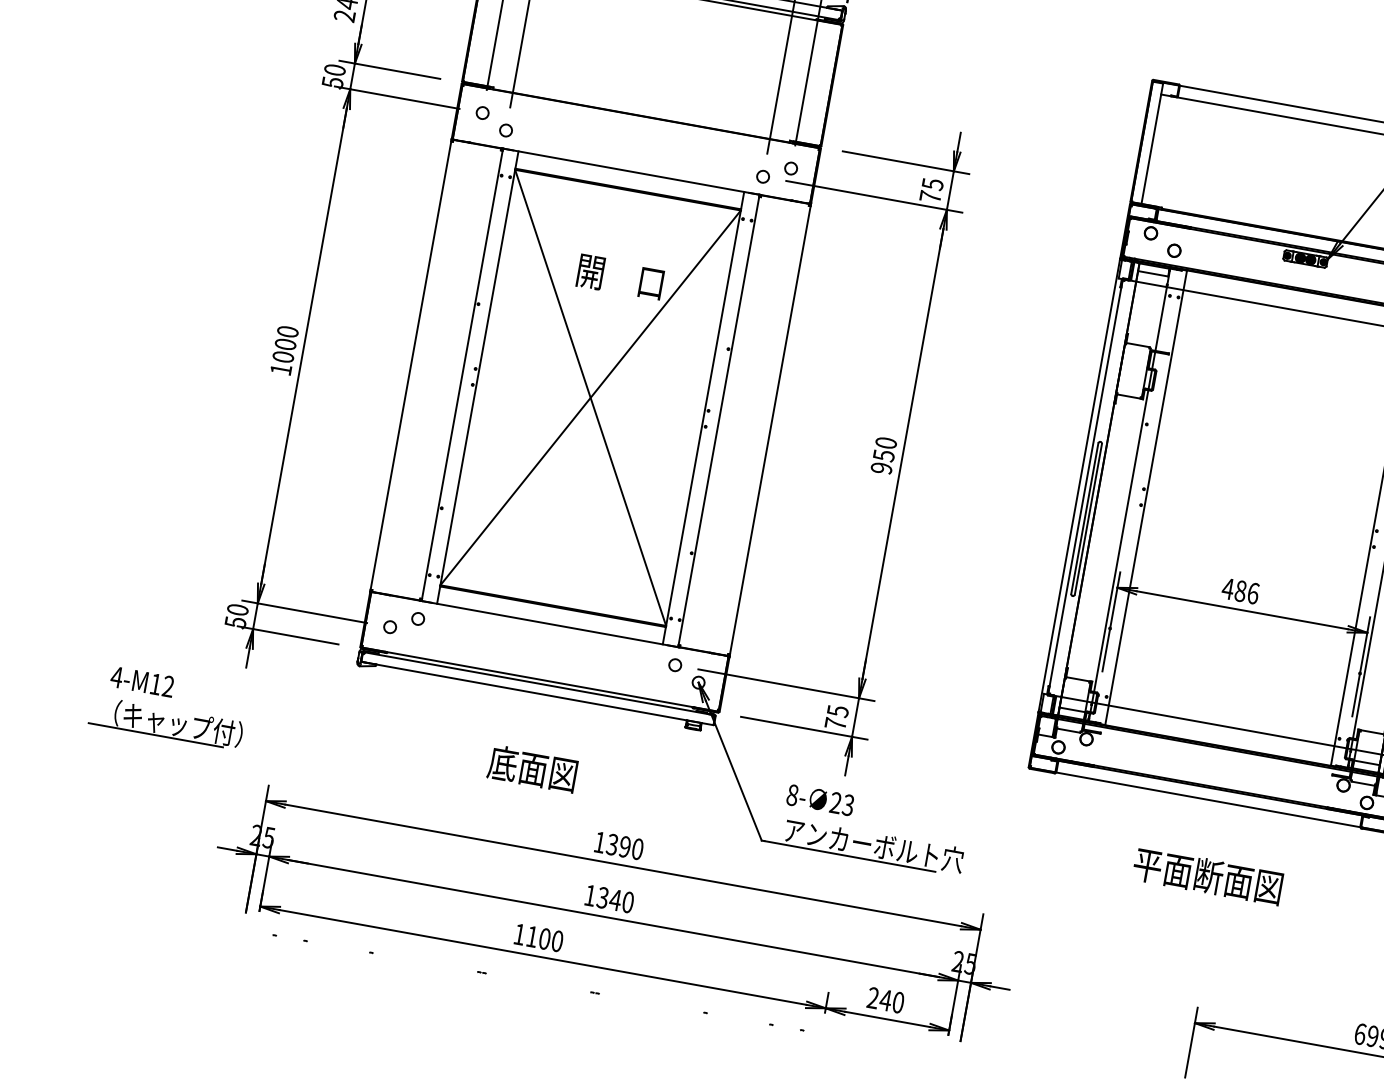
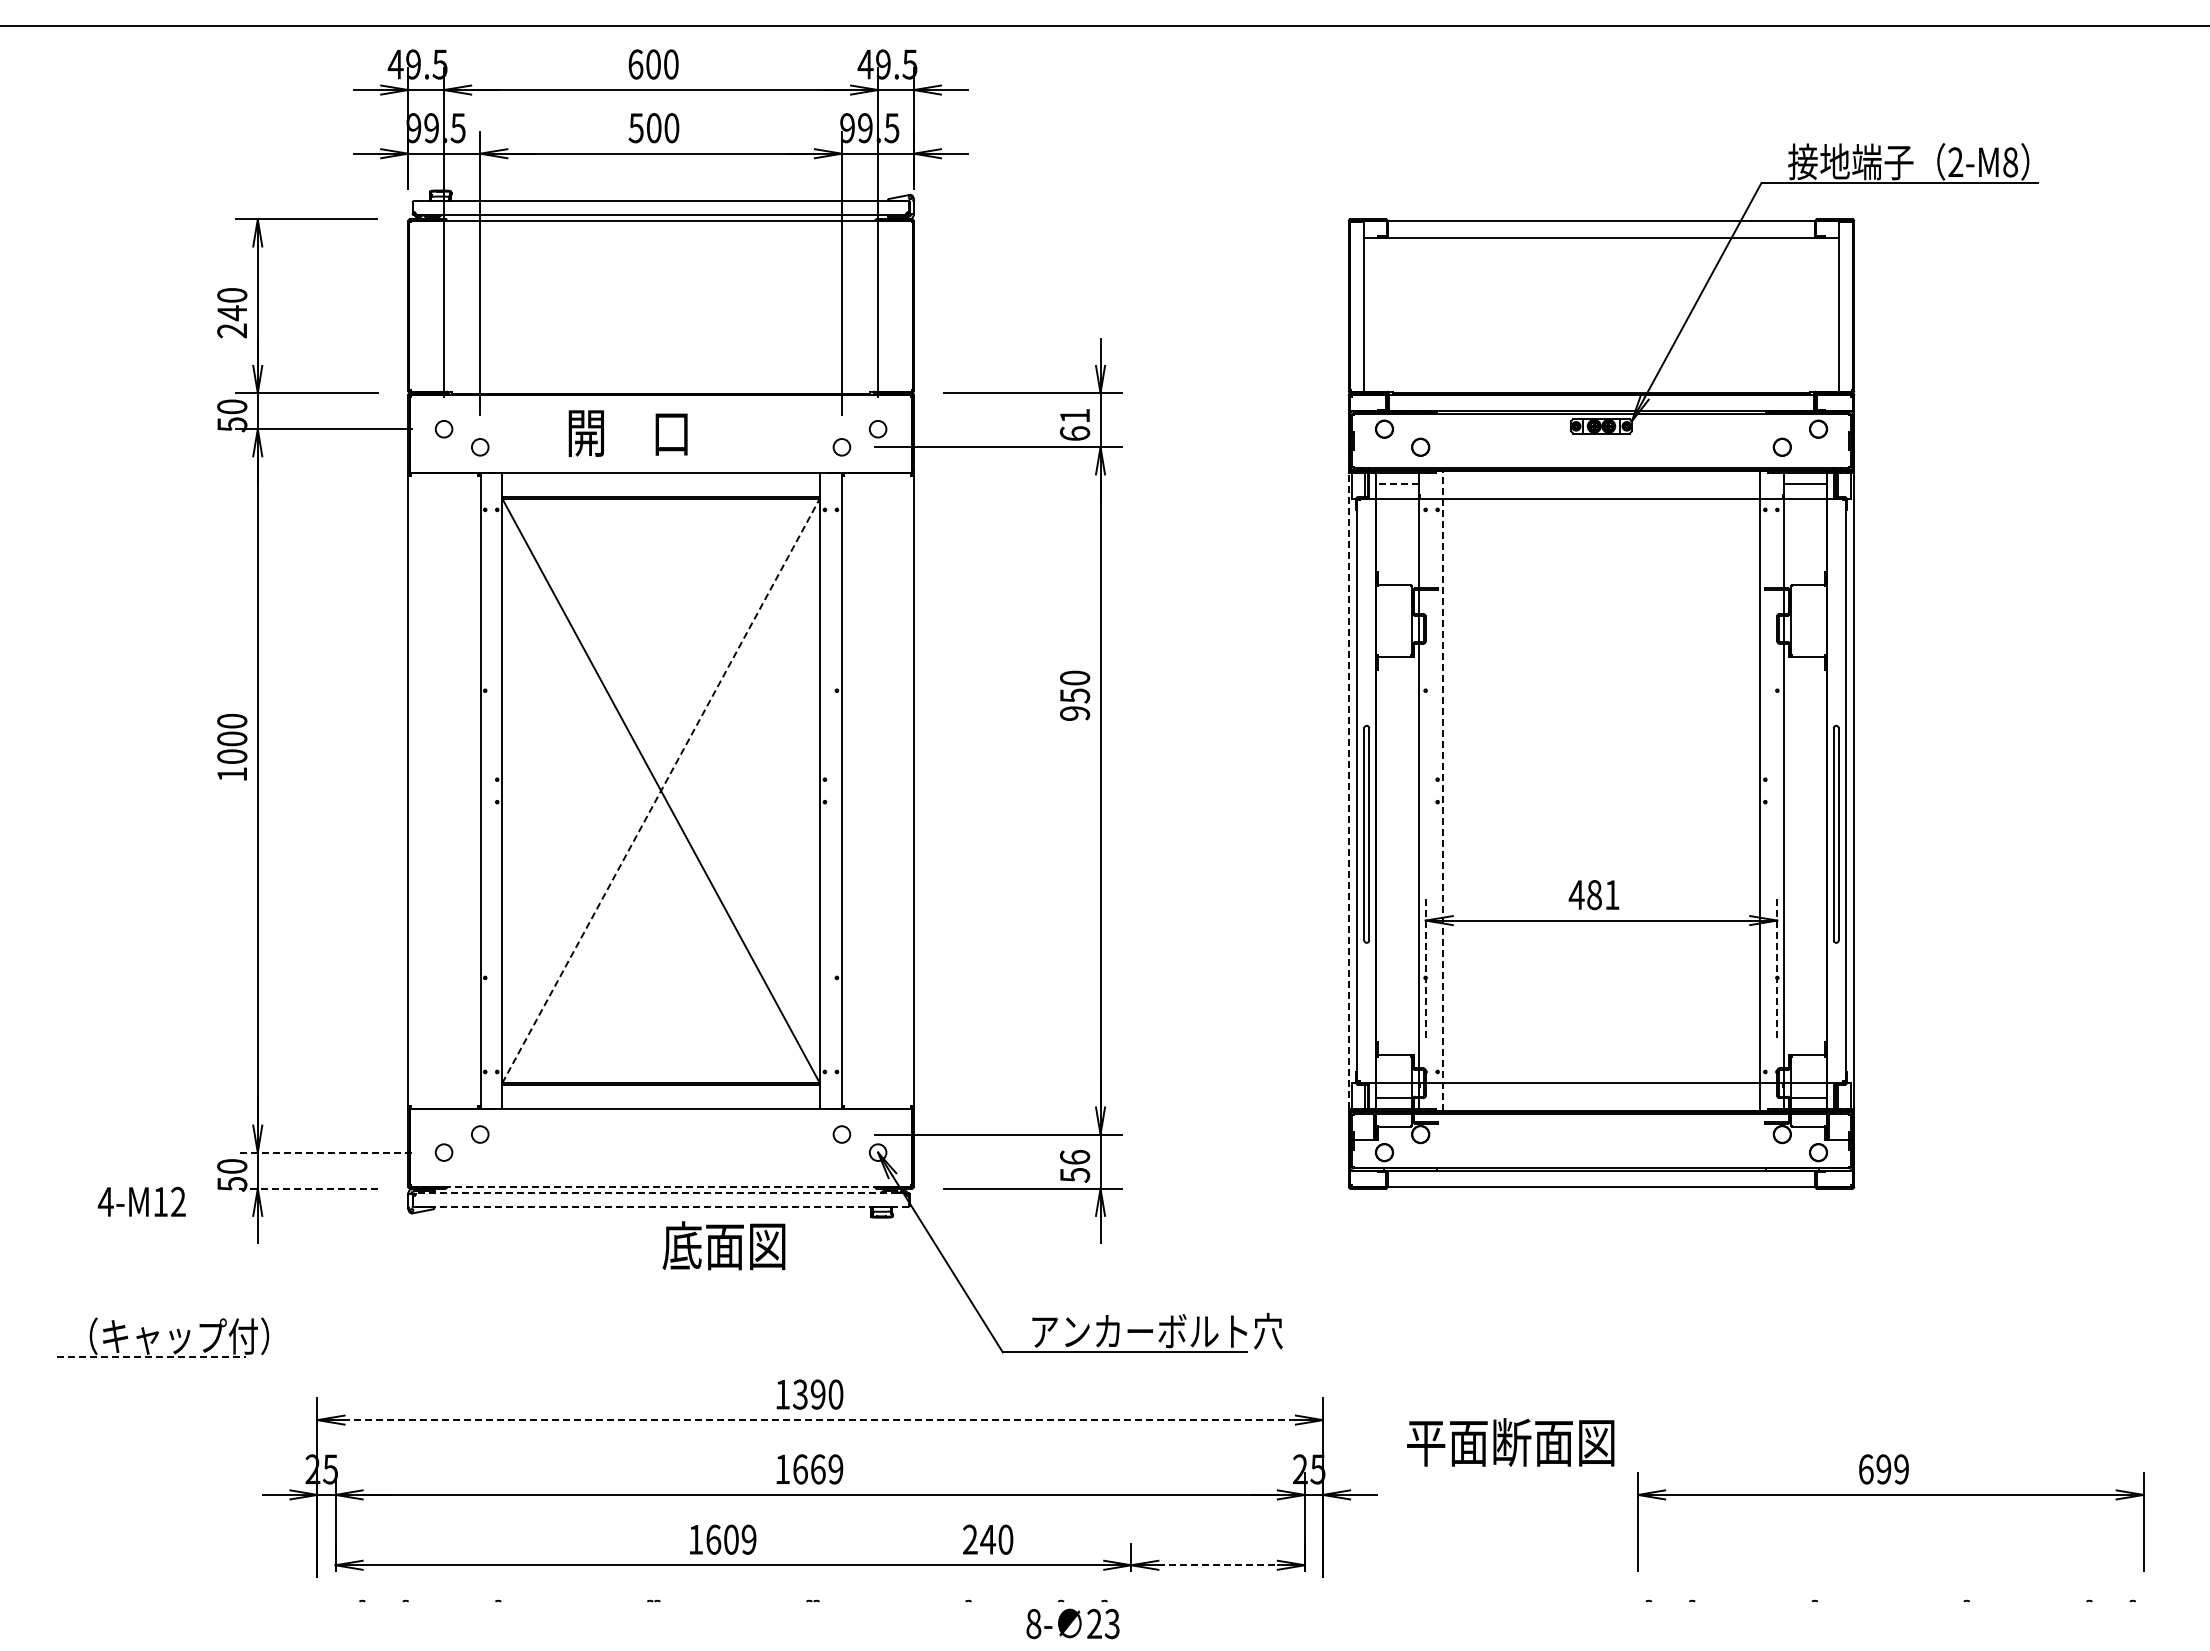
text: (932, 190) -> (1075, 424), 75 -> 61
line: (1152, 273) -> (1396, 483), solid -> dashed
text: (619, 277) -> (627, 433), moved
text: (284, 350) -> (232, 747), moved
line: (590, 397) -> (661, 790), solid -> dashed
text: (884, 455) -> (1075, 695), moved
line: (1079, 485) -> (1348, 790), solid -> dashed
line: (1146, 497) -> (1442, 790), solid -> dashed
text: (1253, 593) -> (1612, 895), 486 -> 481
line: (304, 611) -> (323, 1152), solid -> dashed
line: (1111, 621) -> (1425, 968), solid -> dashed
line: (288, 635) -> (307, 1188), solid -> dashed
line: (1361, 666) -> (1777, 968), solid -> dashed
line: (540, 679) -> (661, 1187), solid -> dashed
text: (142, 681) -> (141, 1201), moved
line: (538, 683) -> (660, 1193), solid -> dashed
line: (537, 693) -> (660, 1206), solid -> dashed
text: (837, 717) -> (1075, 1166), 75 -> 56
line: (156, 735) -> (151, 1357), solid -> dashed
text: (532, 768) -> (723, 1245), moved
text: (820, 799) -> (1072, 1623), moved
line: (623, 865) -> (820, 1420), solid -> dashed
text: (1207, 876) -> (1510, 1442), moved
text: (615, 900) -> (817, 1469), 1340 -> 1669
text: (544, 938) -> (731, 1539), 1100 -> 1609
text: (886, 1000) -> (988, 1539), moved
line: (887, 1019) -> (1218, 1565), solid -> dashed

